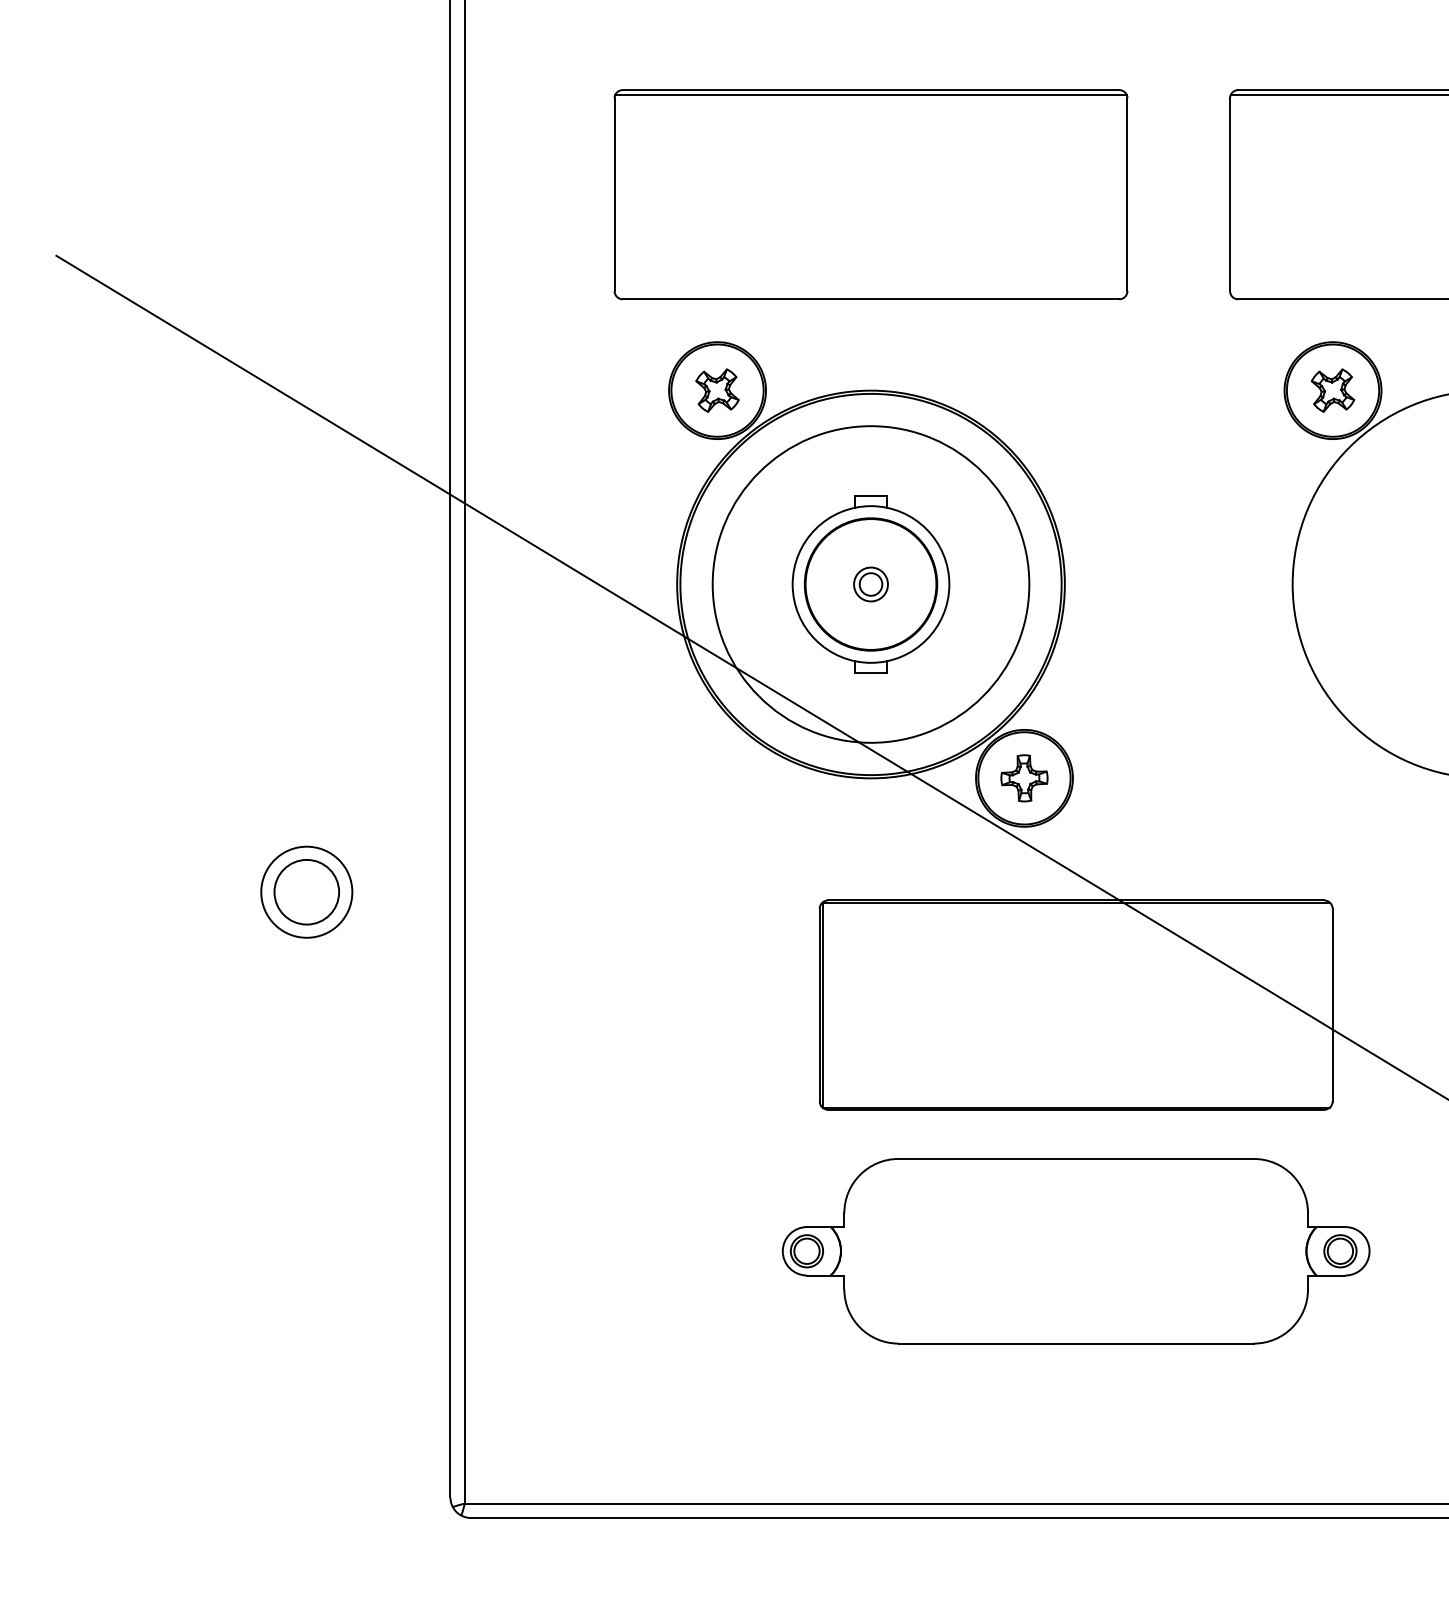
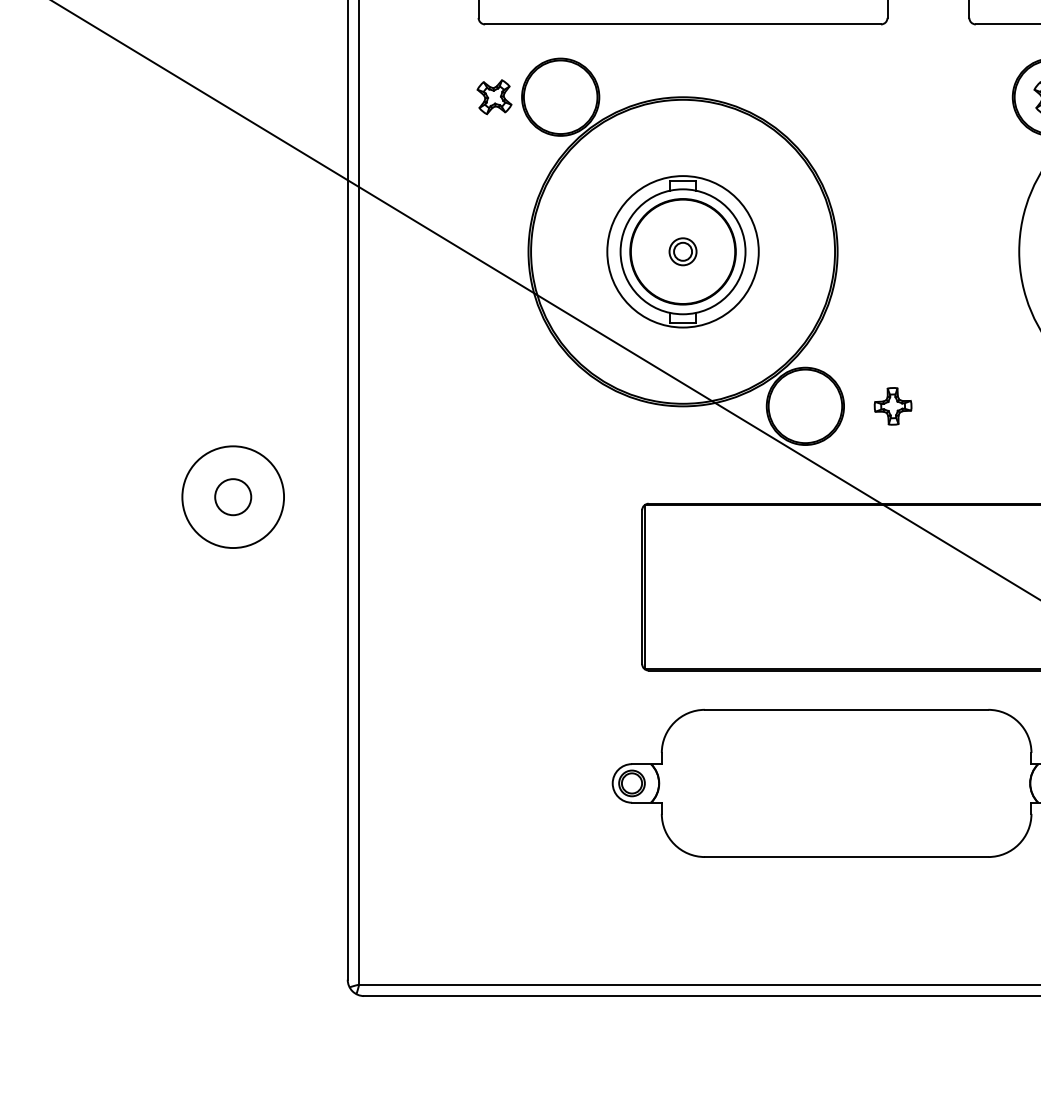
part: (717, 390) -> (494, 97), moved
circle: (870, 584) -> (682, 251), size x0.6
part: (1024, 778) -> (893, 406), moved
circle: (306, 891) -> (232, 496), size x0.7
circle: (306, 891) -> (232, 496), size x1.4

